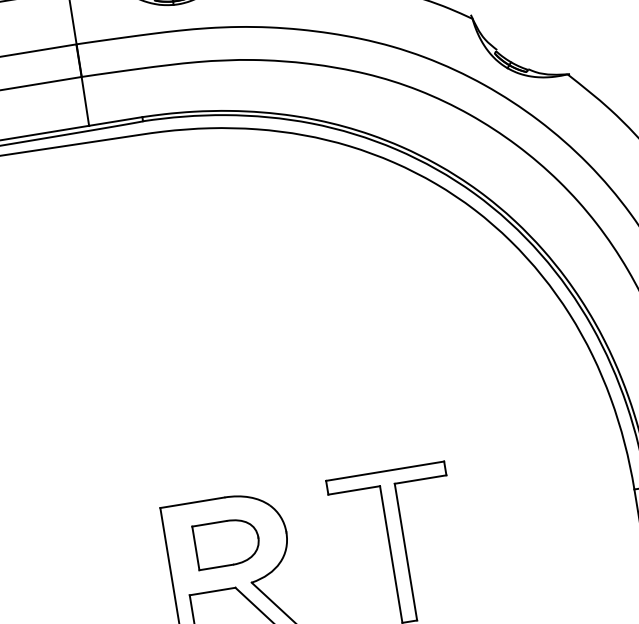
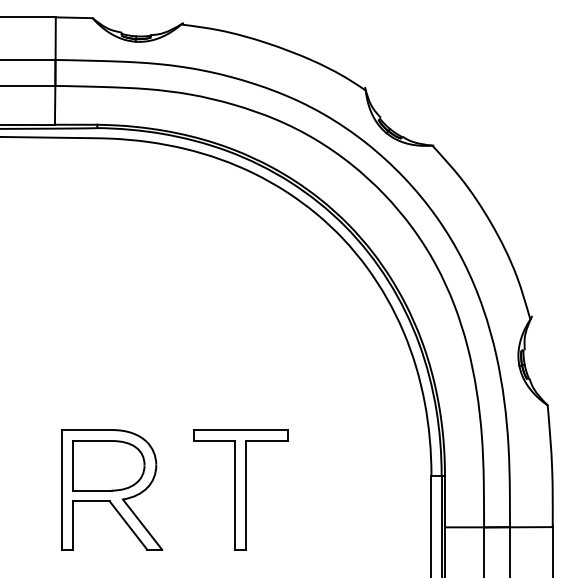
part: (226, 542) -> (108, 465), size x1.43

